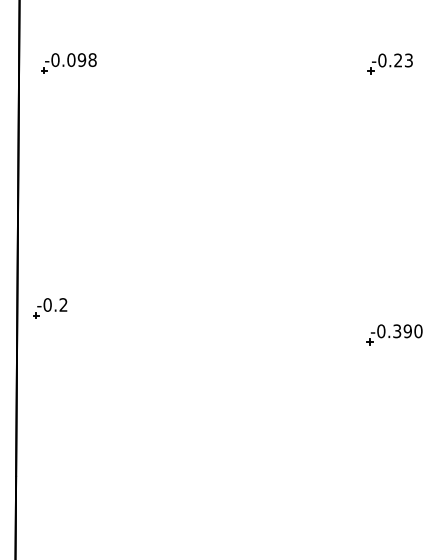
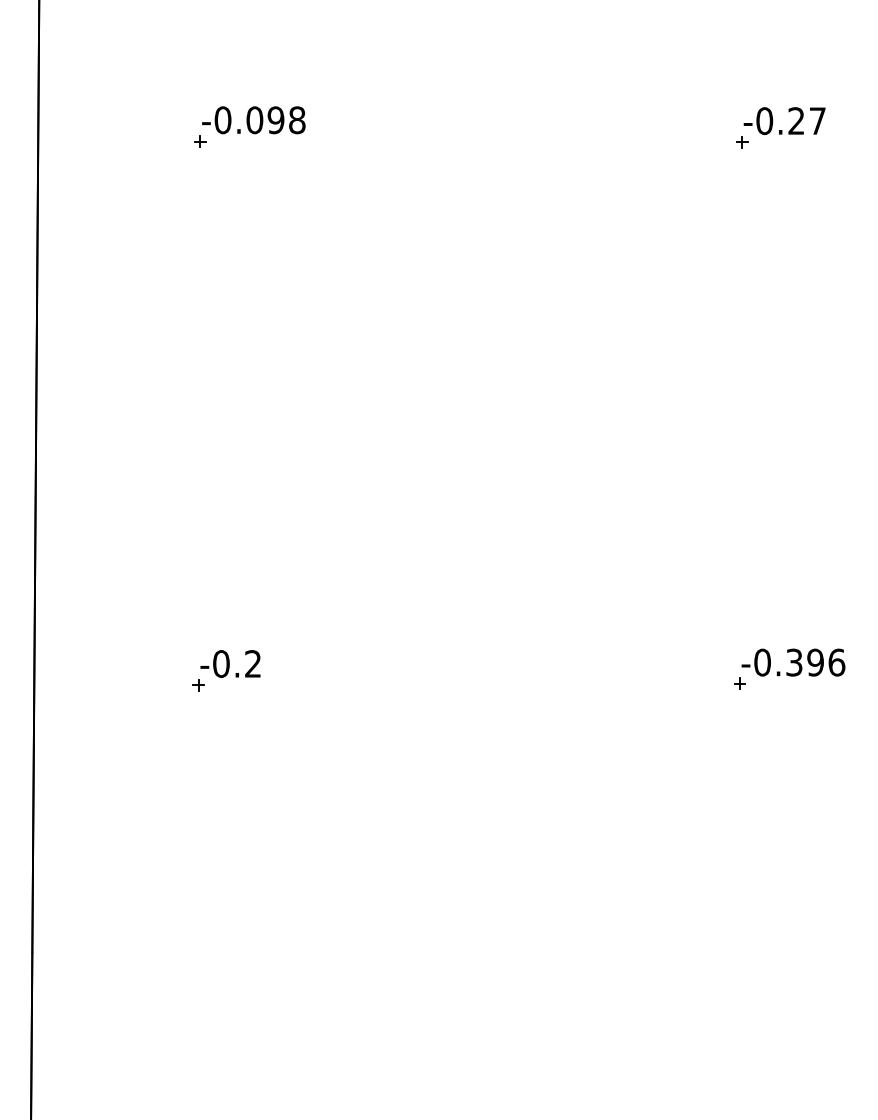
text: (408, 60) -> (816, 121), -0.23 -> -0.27
part: (68, 63) -> (249, 127), moved
part: (50, 308) -> (227, 670), moved
text: (418, 330) -> (836, 660), -0.390 -> -0.396

